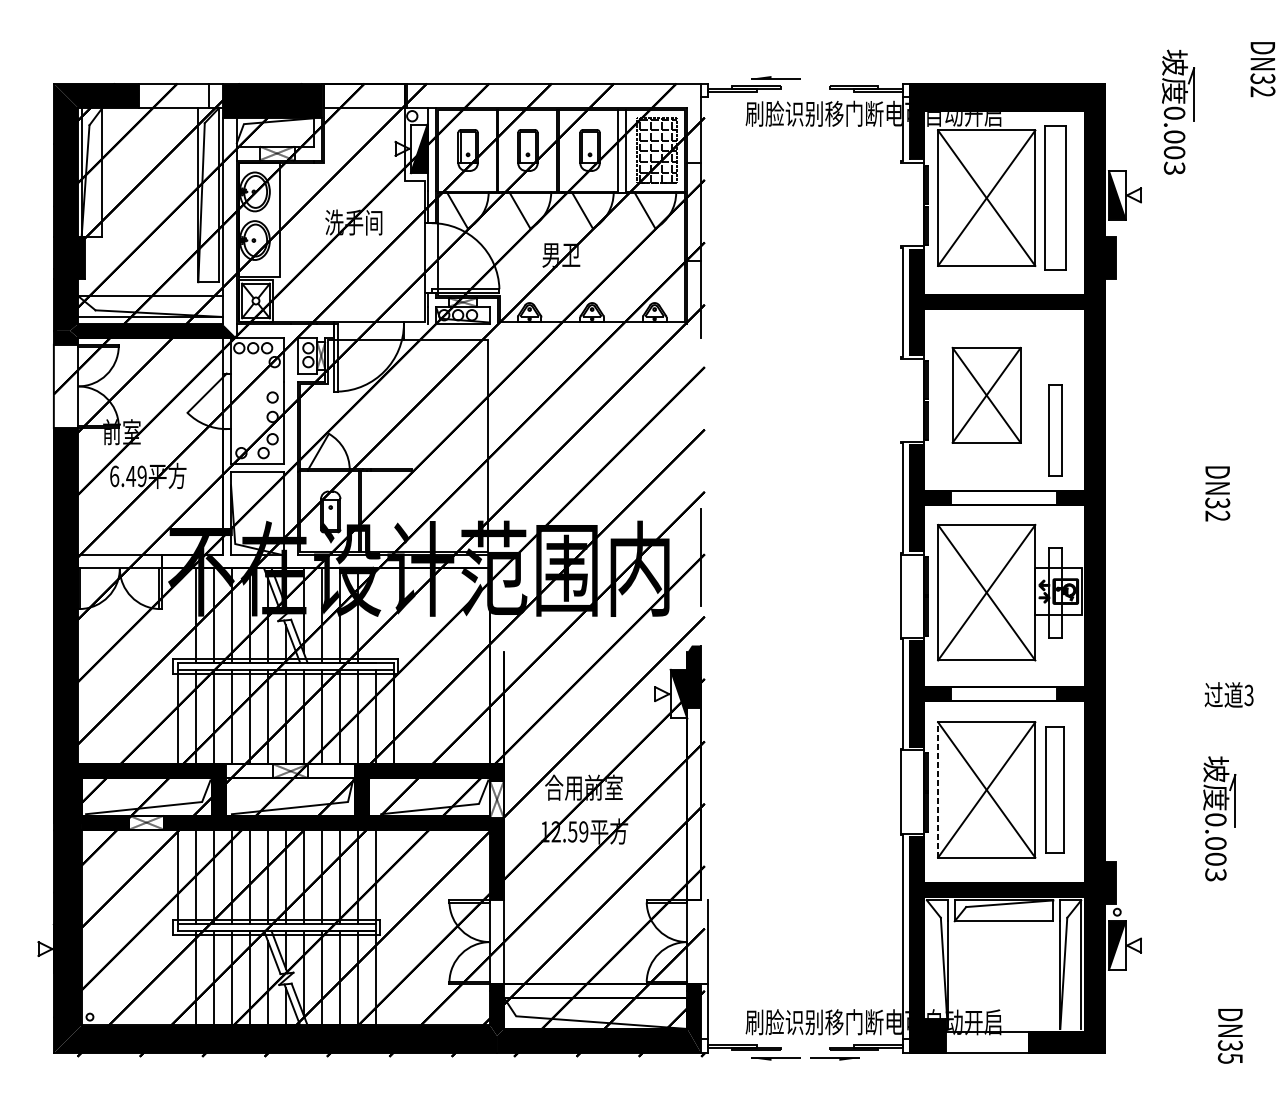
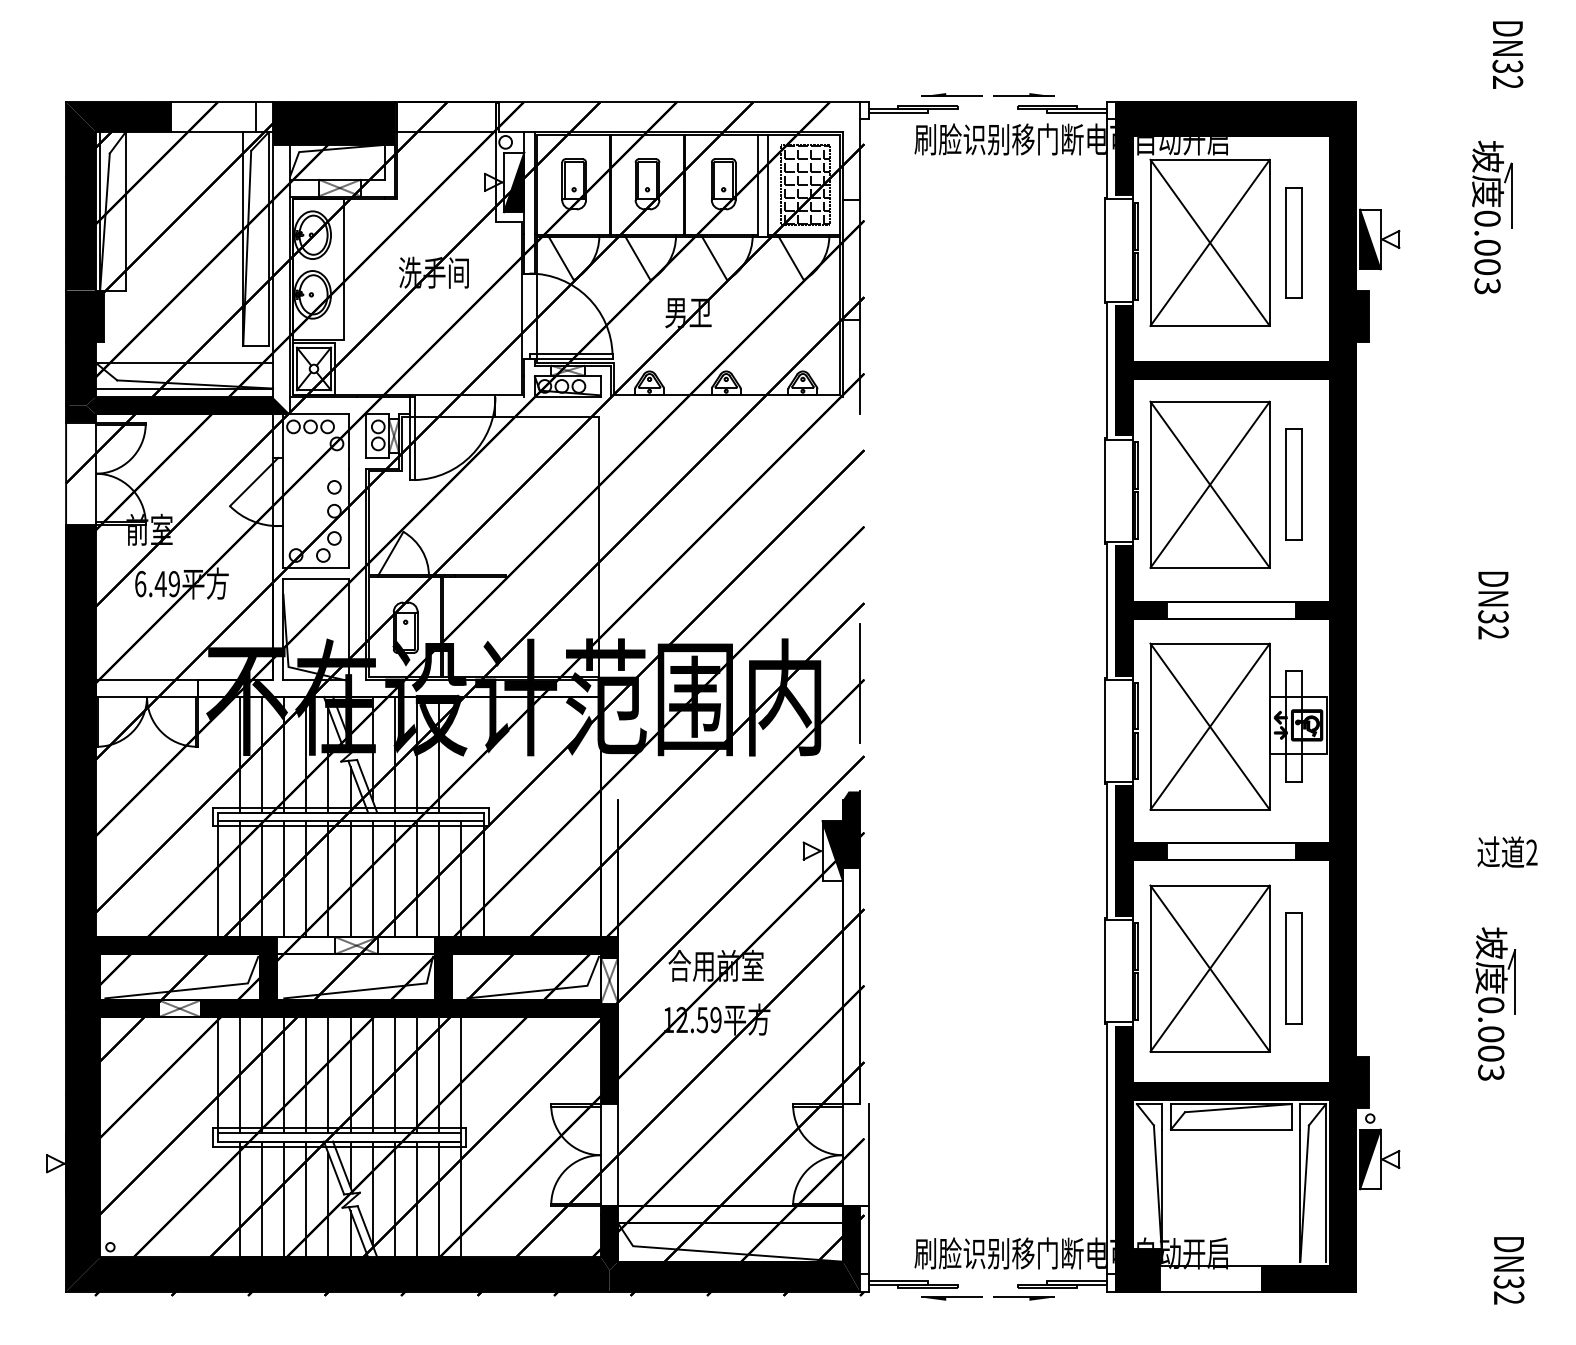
text: (1262, 69) -> (1507, 54), moved
part: (834, 77) -> (1023, 94), added
part: (1178, 112) -> (1492, 217), moved
part: (1054, 197) -> (1293, 242), size x0.62
line: (901, 203) -> (1105, 249), added
part: (986, 395) -> (1209, 484), size x1.43
line: (901, 400) -> (1105, 490), added
part: (1054, 430) -> (1293, 484), moved
text: (1248, 695) -> (1531, 852), 3 -> 2
line: (938, 789) -> (1150, 968), dashed -> solid
part: (1054, 789) -> (1293, 968), size x0.71
text: (1229, 1058) -> (1508, 1297), DN35 -> DN32

